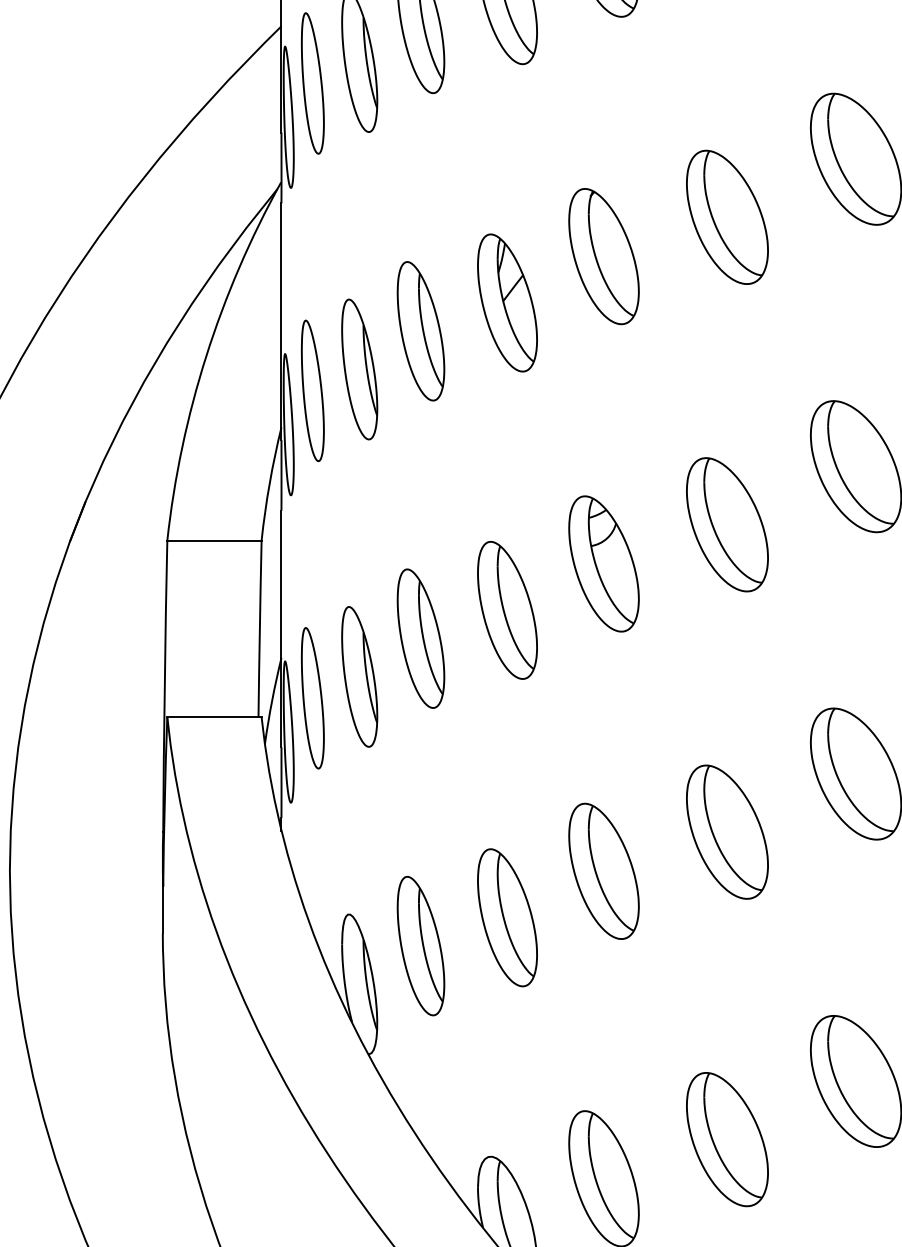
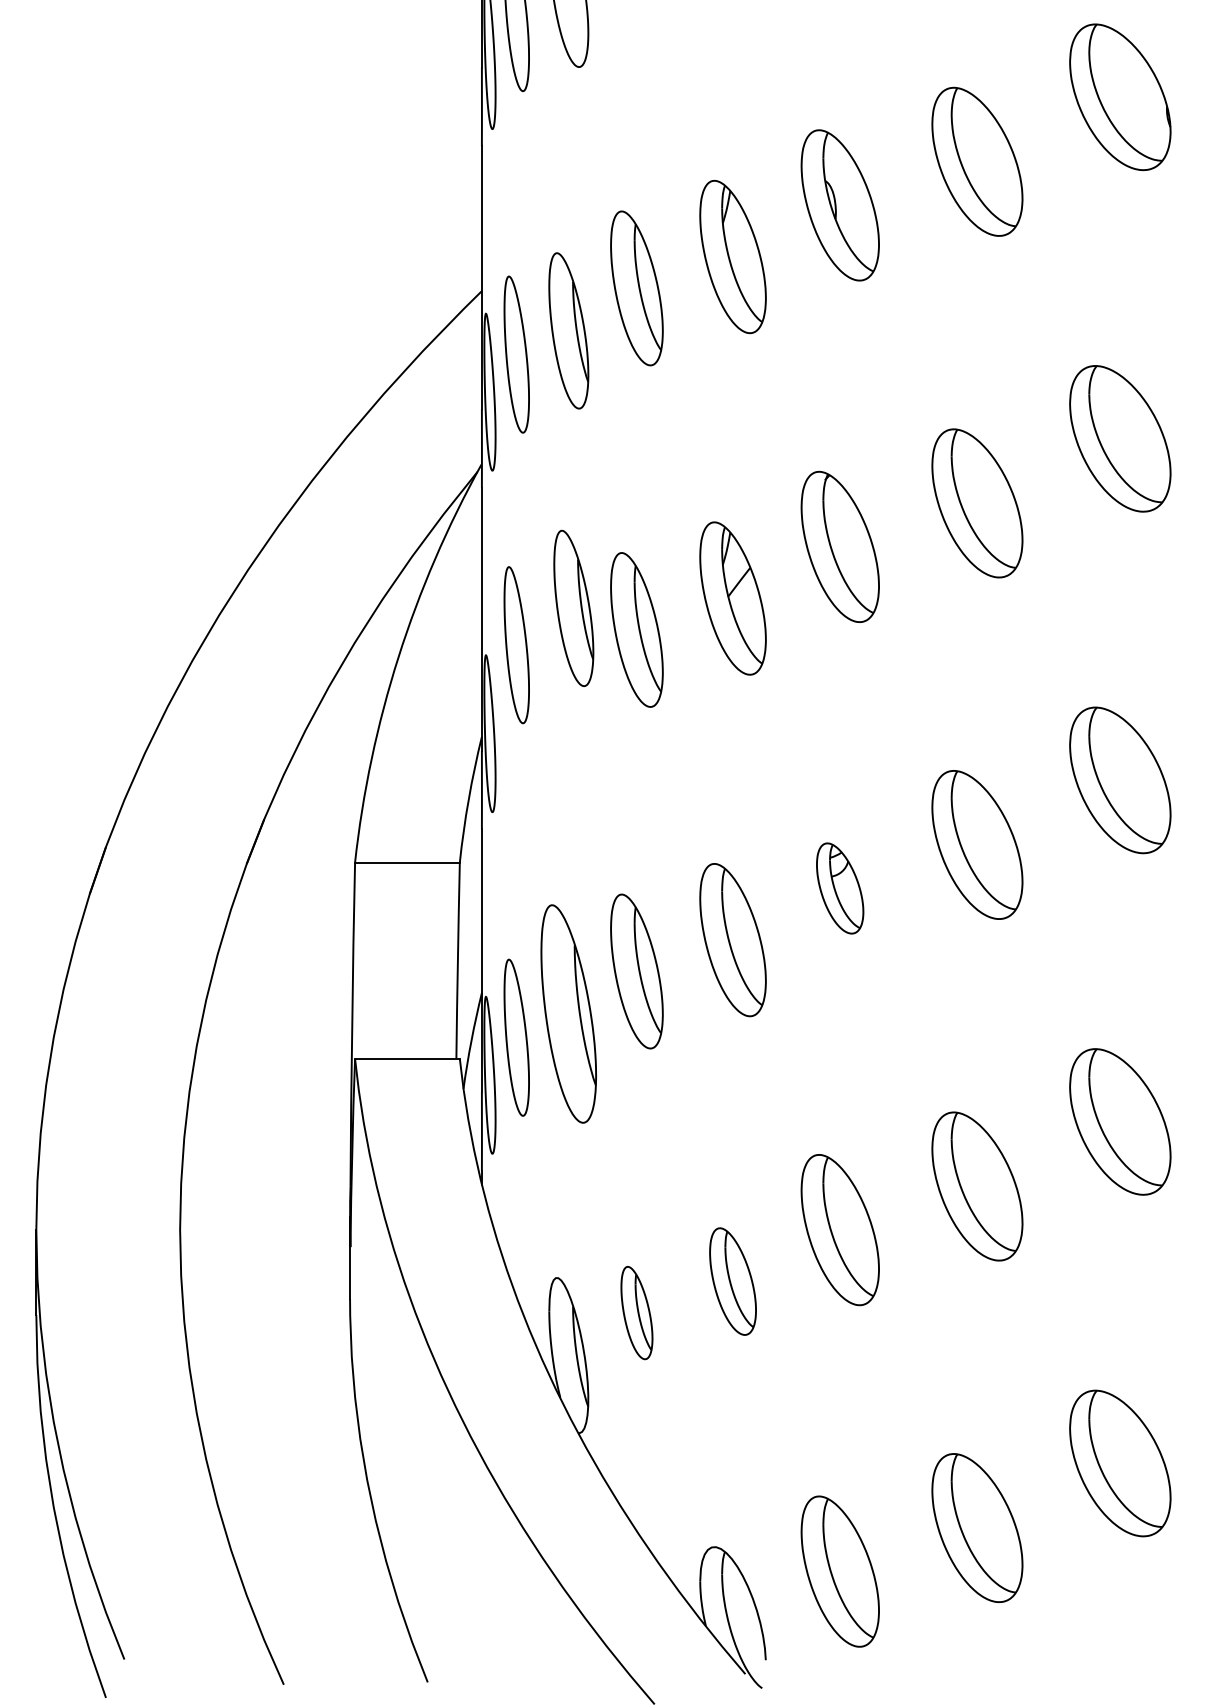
part: (359, 368) -> (573, 607), moved
part: (312, 391) -> (516, 645), moved
part: (603, 563) -> (839, 888), size x0.6
part: (359, 676) -> (568, 1013), size x1.4
part: (507, 917) -> (732, 1281), size x0.7
part: (420, 945) -> (636, 1312), size x0.6

